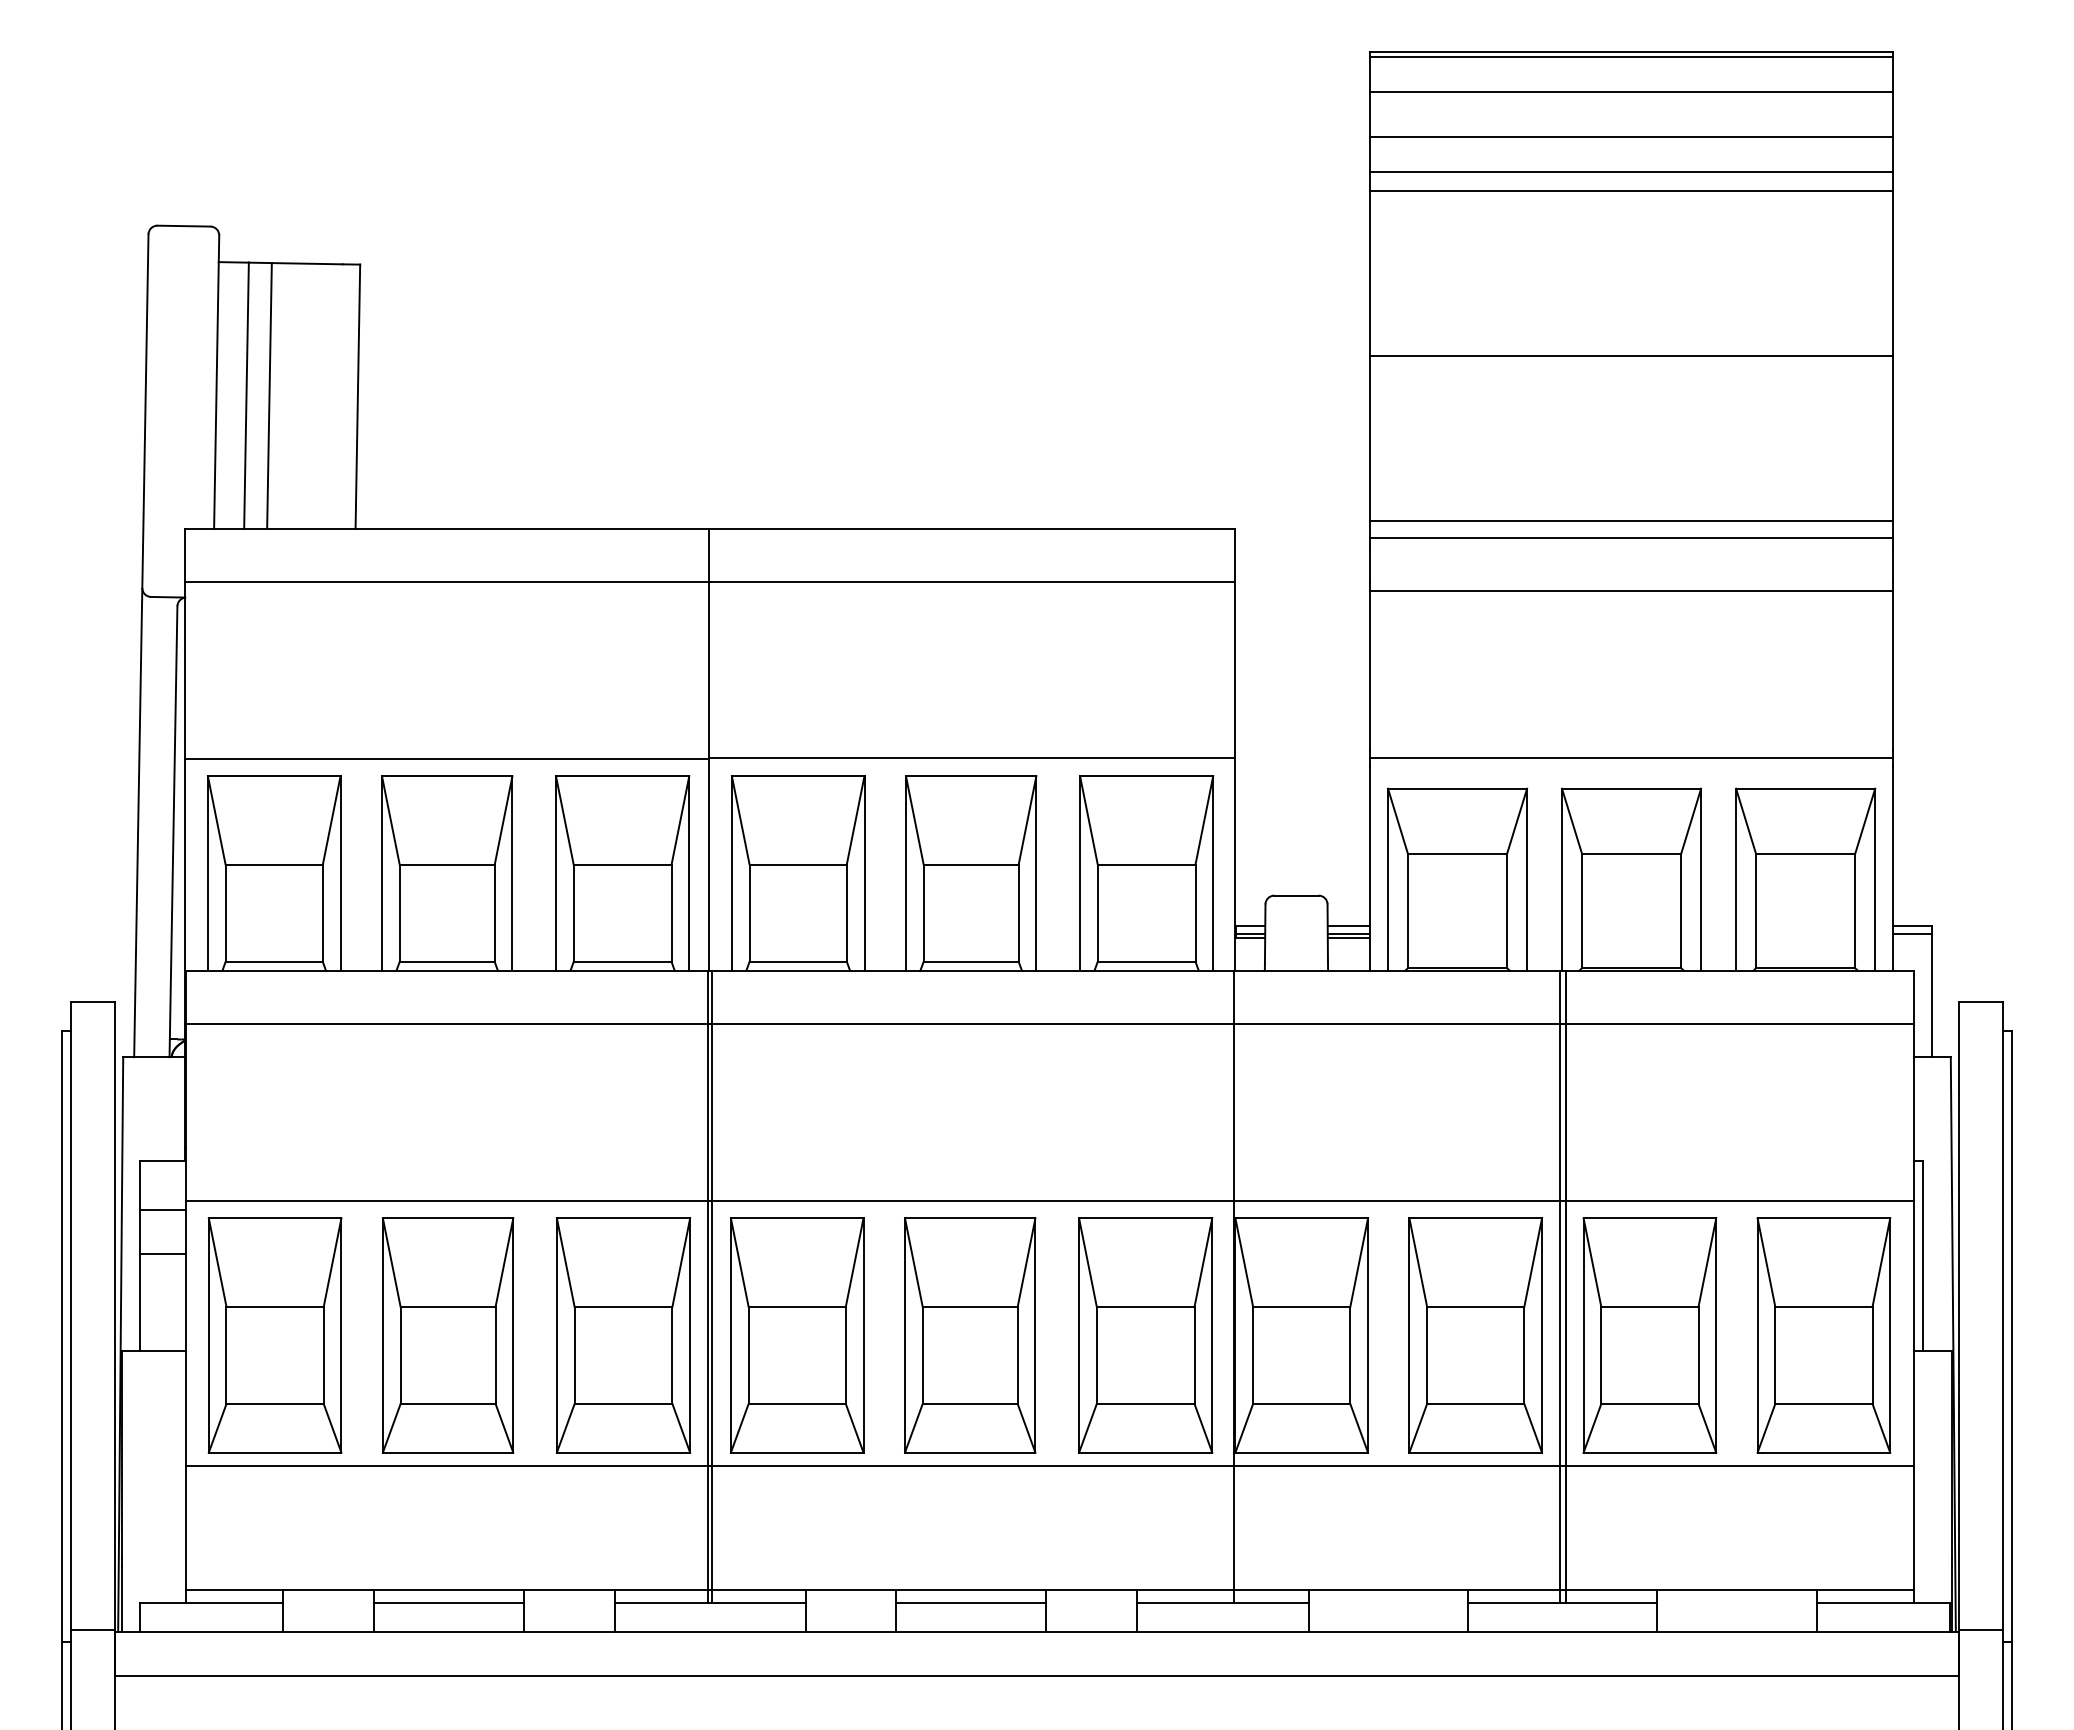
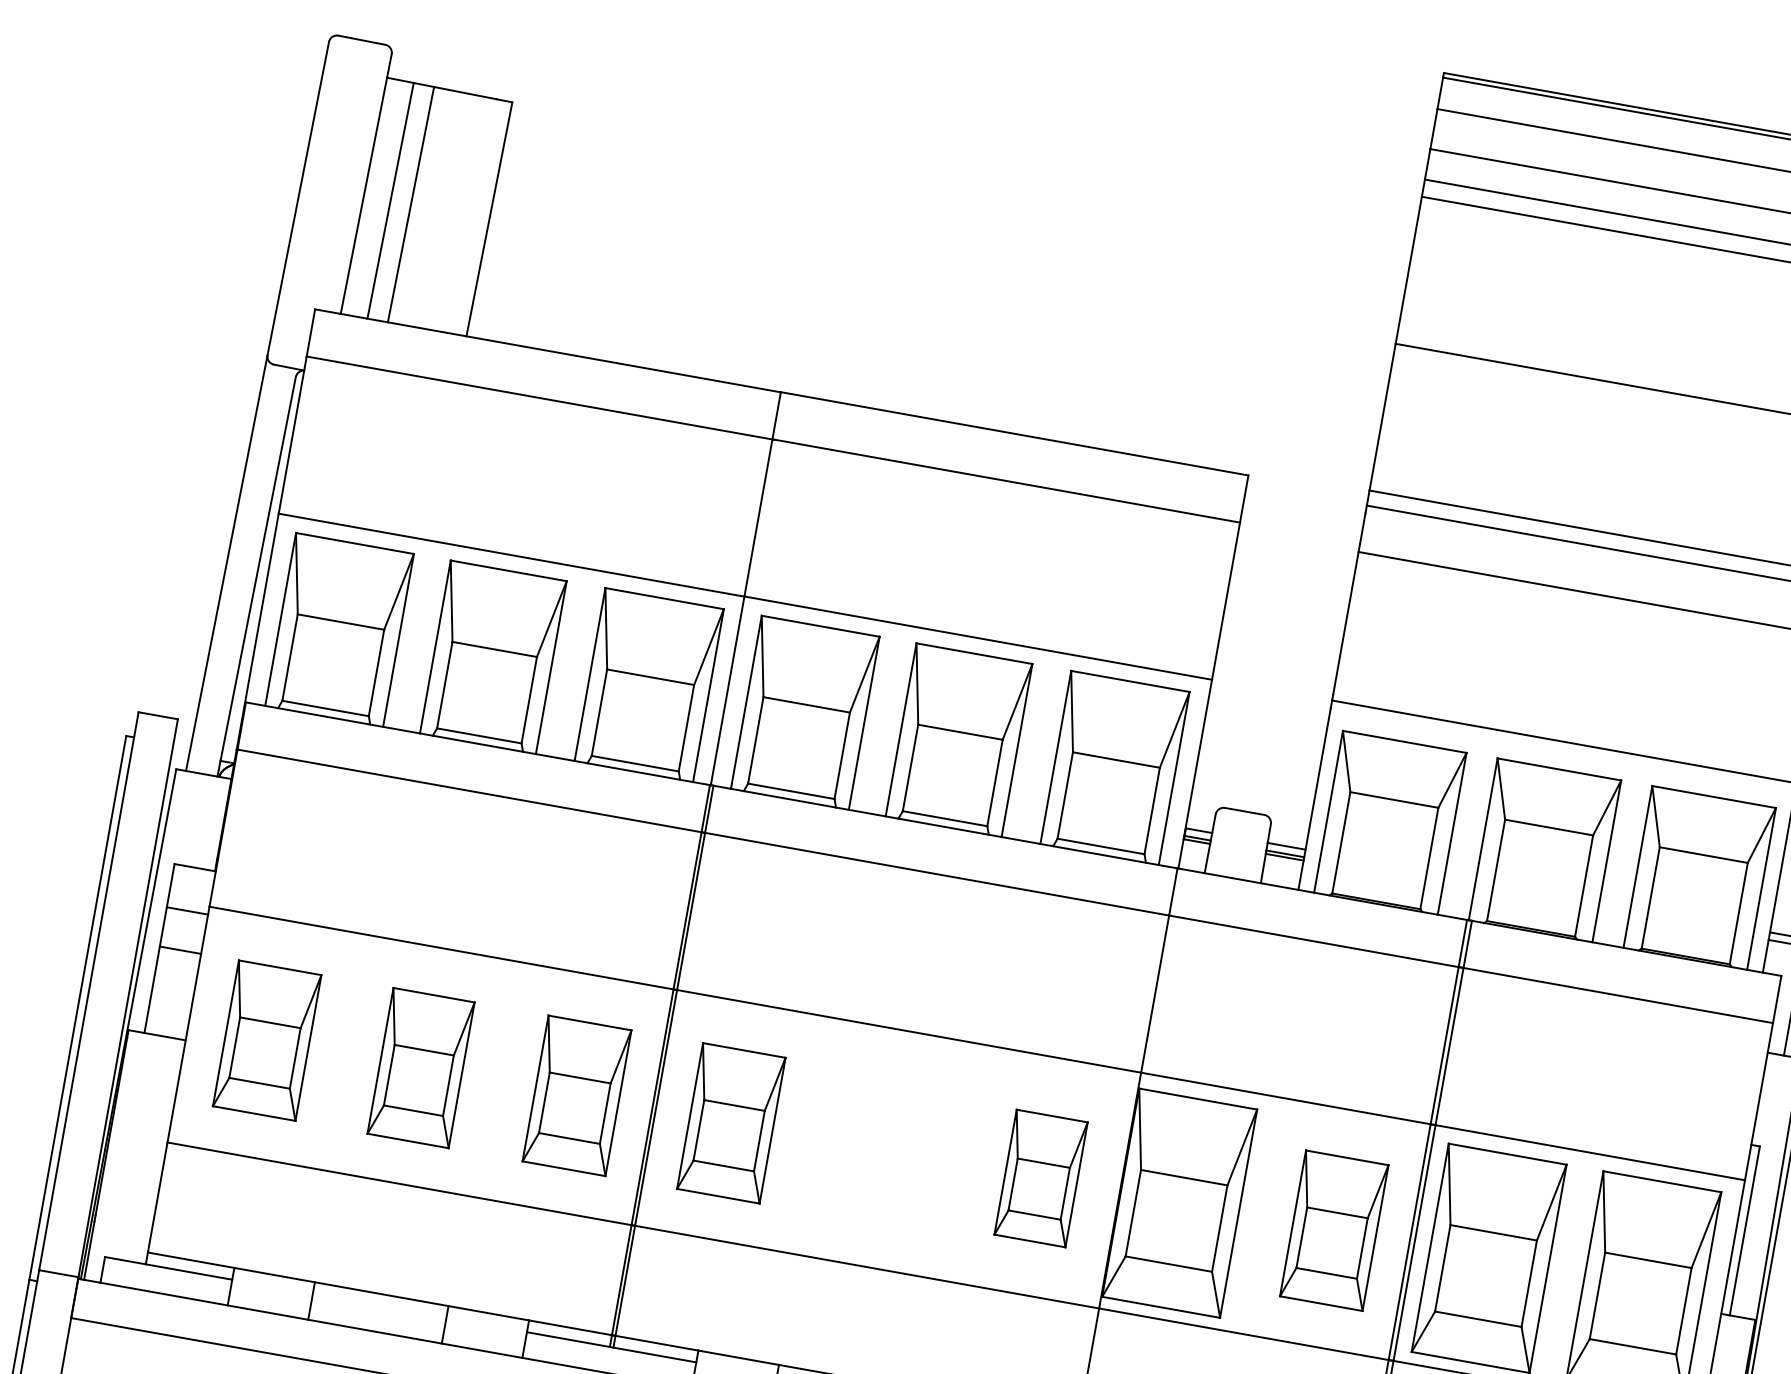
part: (274, 1335) -> (266, 1040), size x0.7
part: (448, 1335) -> (421, 1068), size x0.7
part: (623, 1335) -> (576, 1095), size x0.7
part: (797, 1335) -> (731, 1123), size x0.7
part: (970, 1335) -> (885, 1150), removed
part: (1145, 1335) -> (1040, 1178), size x0.6
part: (1475, 1335) -> (1334, 1230), size x0.7
line: (449, 1602) -> (379, 1305), removed

